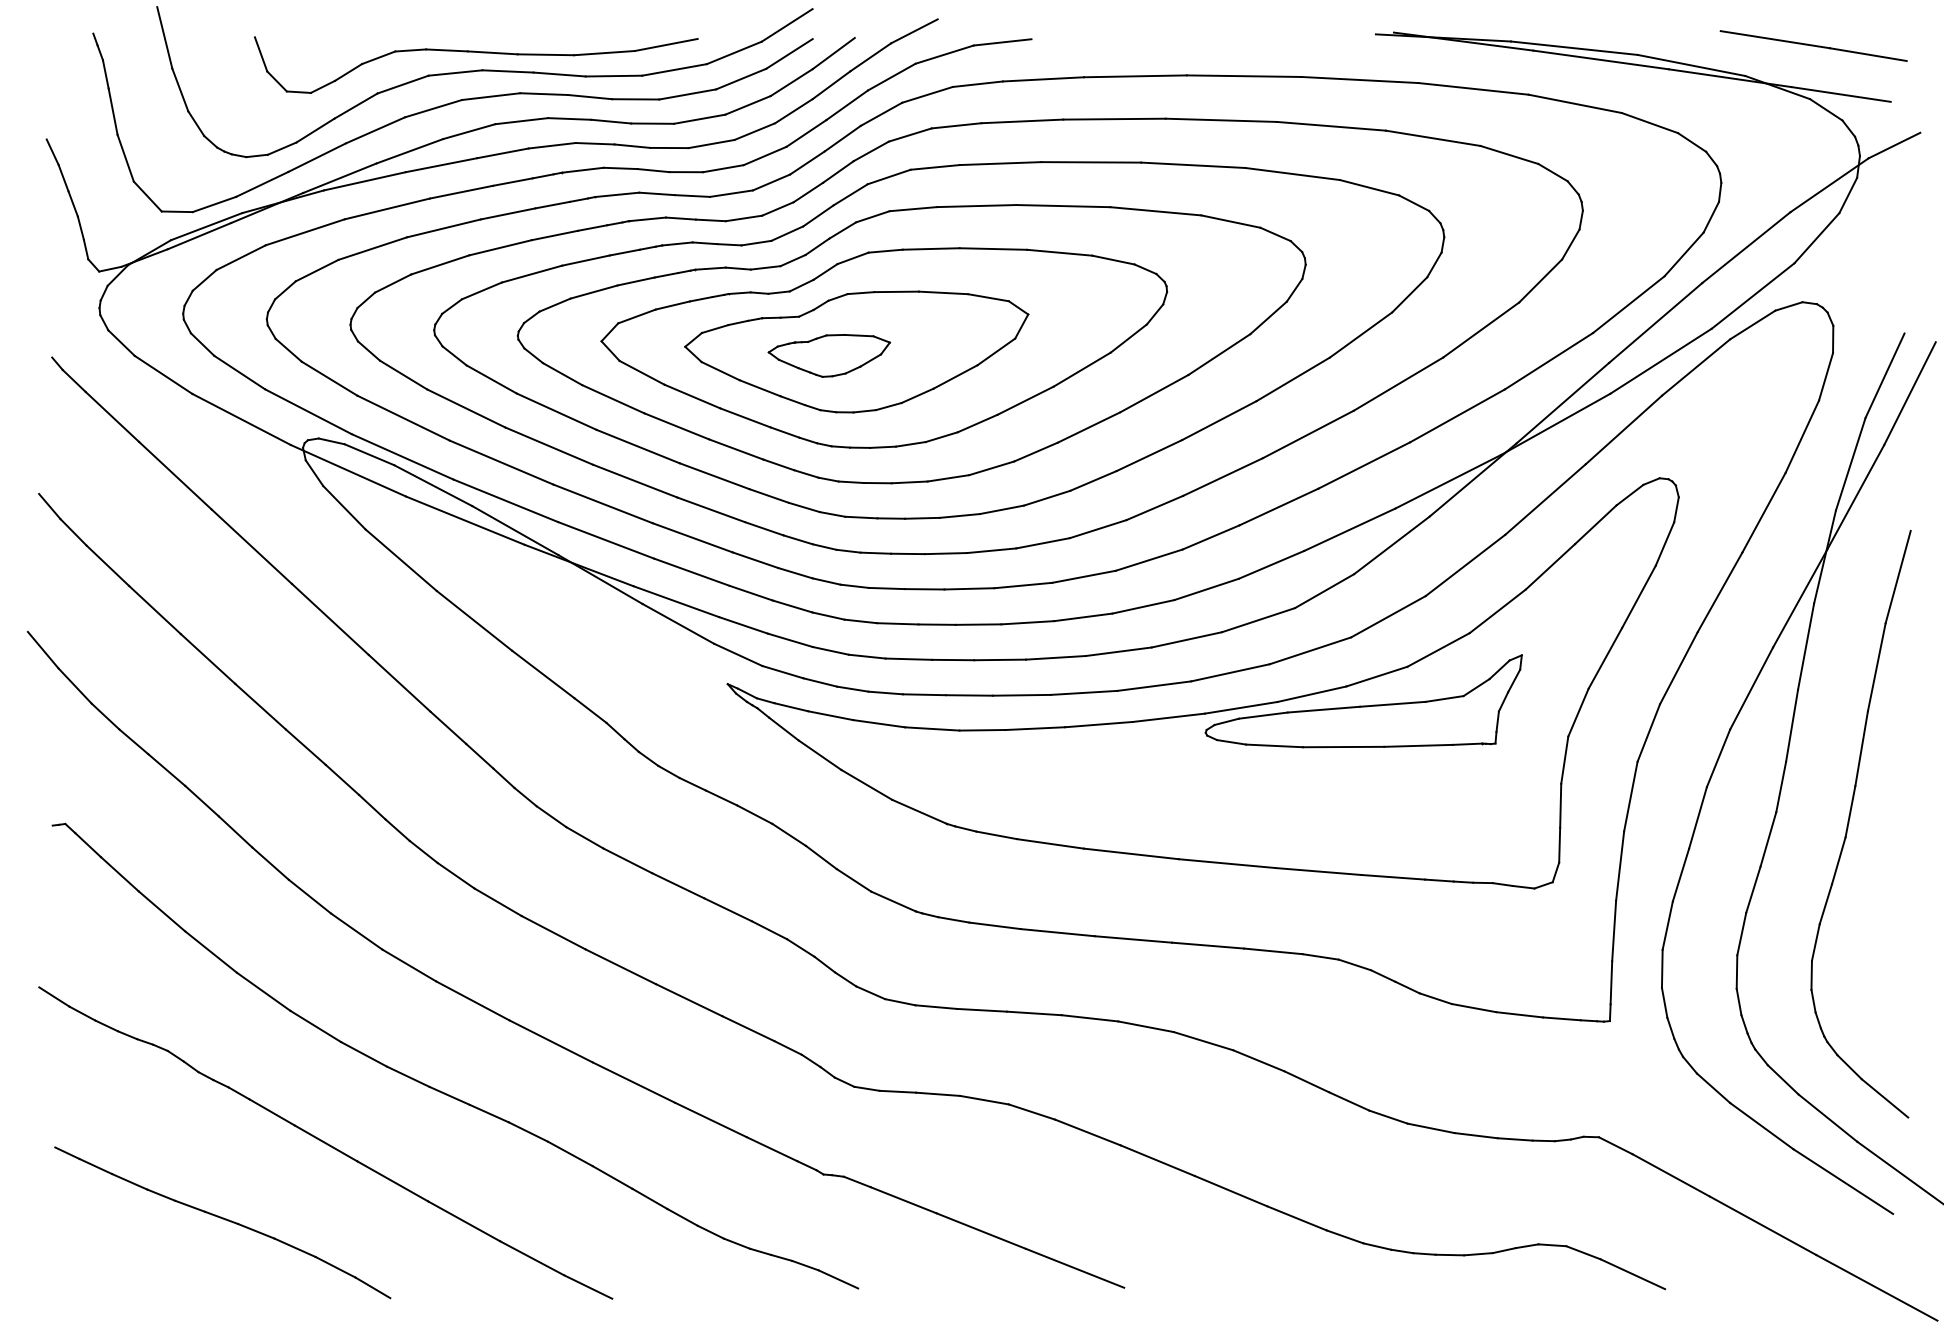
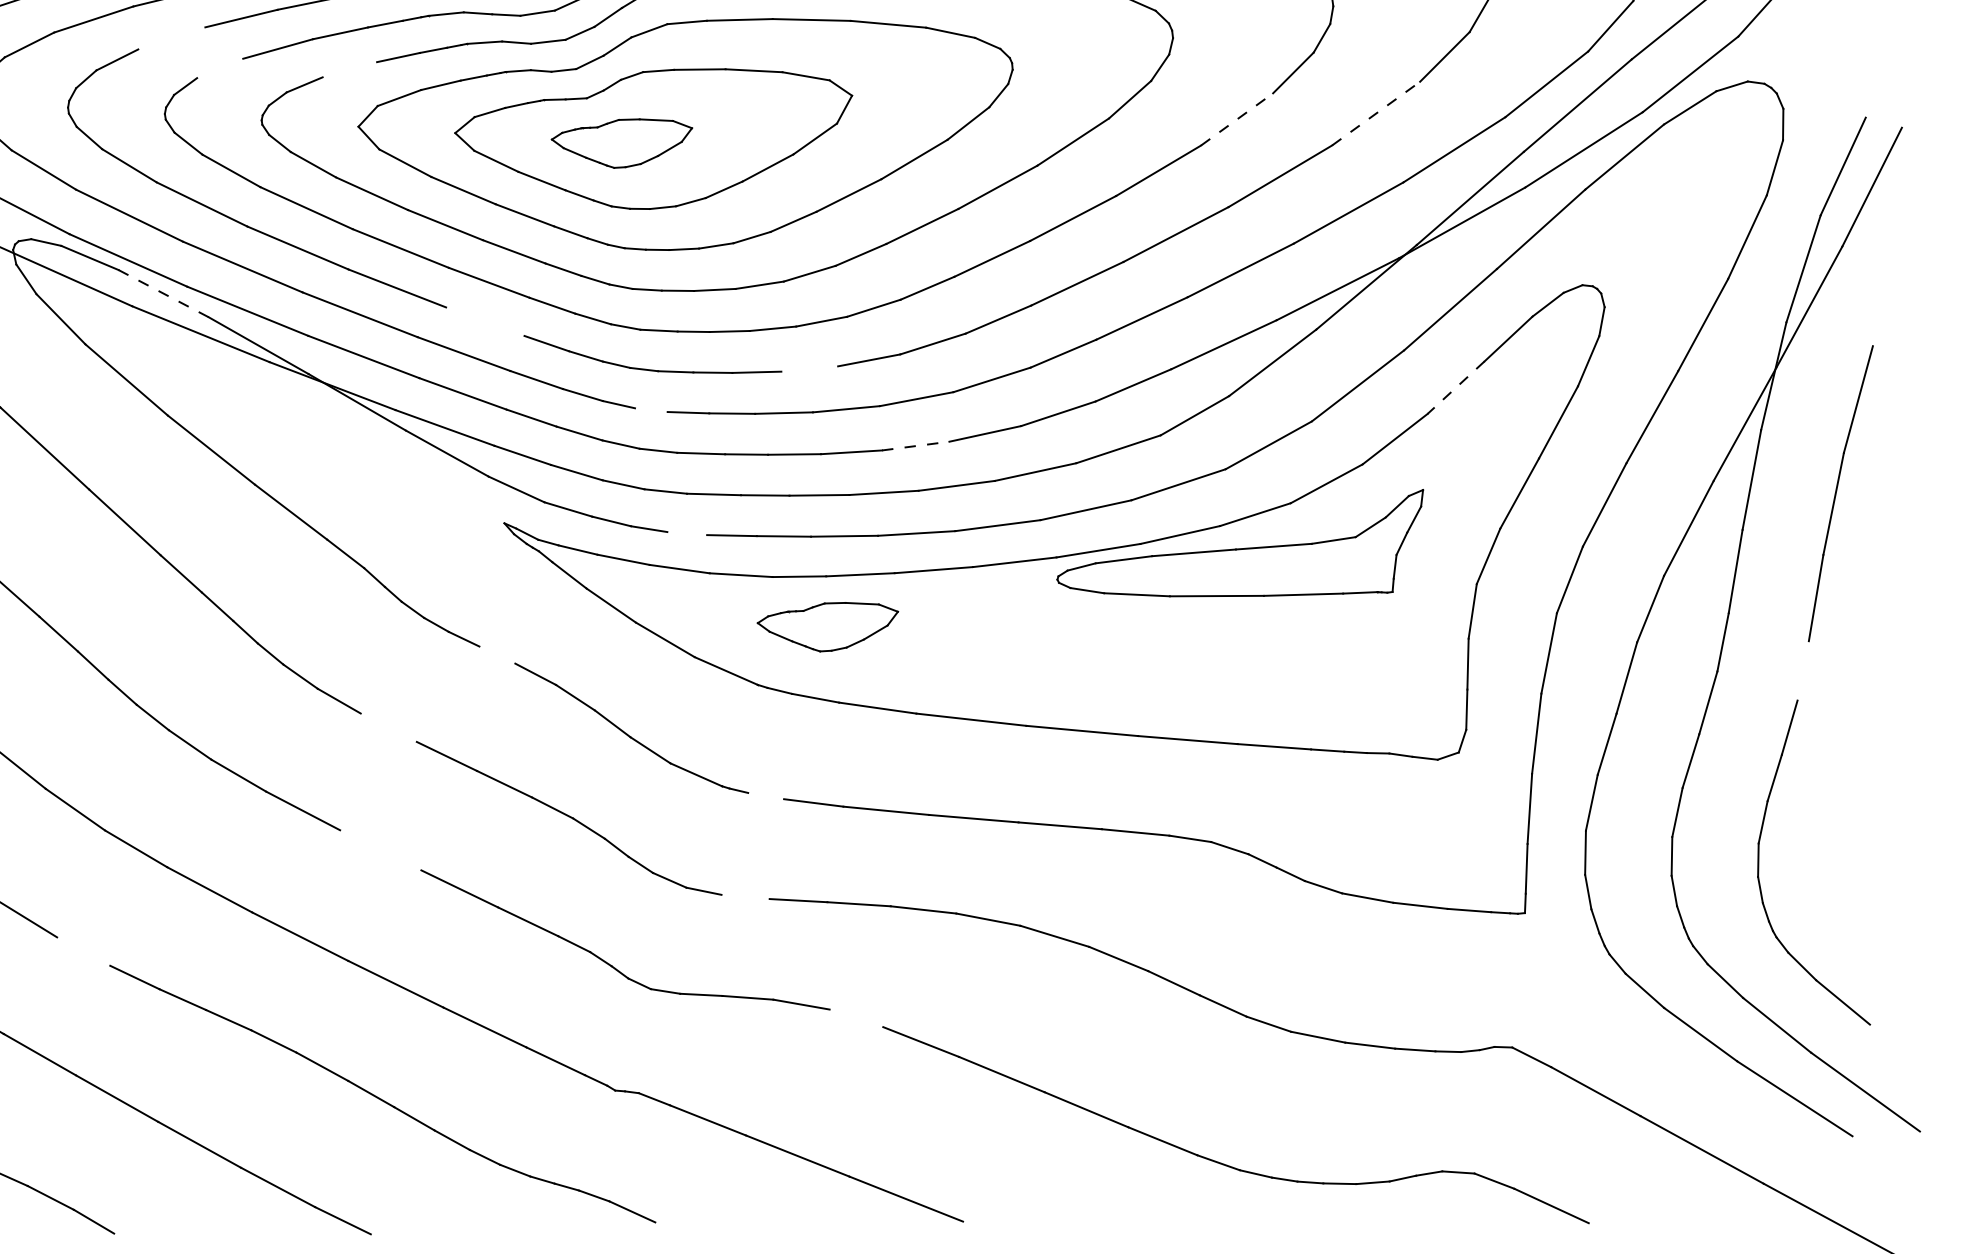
line: (440, 264) -> (172, 37), removed
line: (481, 290) -> (219, 67), removed
line: (593, 291) -> (349, 69), removed
line: (1481, 329) -> (1376, 113), solid -> dashed
line: (1361, 334) -> (1237, 118), solid -> dashed
line: (432, 485) -> (162, 293), solid -> dashed
line: (711, 509) -> (485, 321), removed
line: (991, 550) -> (809, 368), removed
line: (1550, 566) -> (1456, 387), solid -> dashed
line: (854, 585) -> (651, 409), removed
line: (1083, 617) -> (915, 446), solid -> dashed
line: (885, 692) -> (686, 532), removed
part: (1006, 773) -> (826, 626), added
line: (721, 797) -> (497, 654), removed
line: (1850, 811) -> (1803, 670), removed
line: (627, 860) -> (388, 727), removed
line: (953, 919) -> (765, 795), removed
line: (620, 966) -> (380, 849), removed
line: (936, 1006) -> (745, 896), removed
line: (364, 1054) -> (84, 951), removed
line: (1031, 1111) -> (855, 1017), removed

